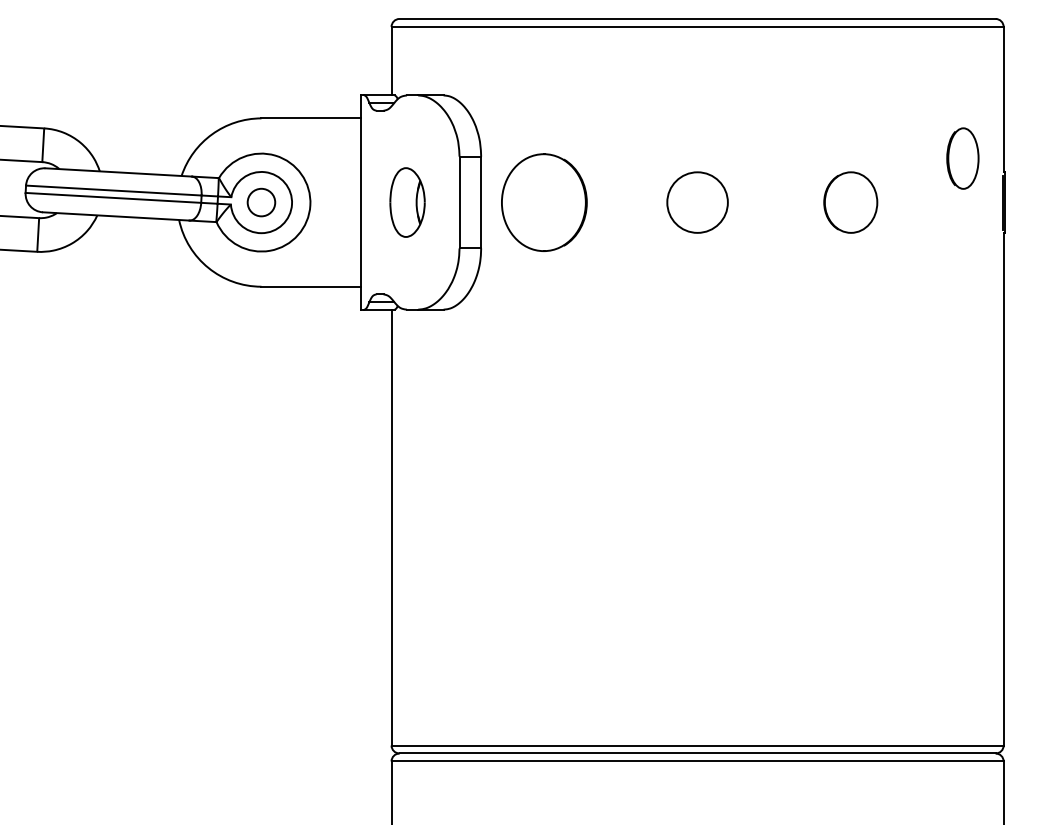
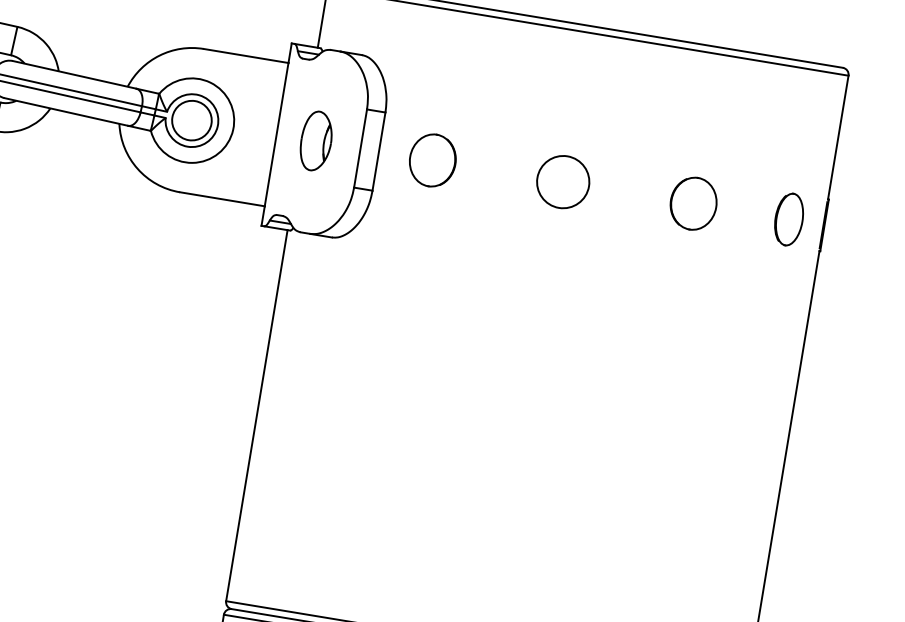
part: (962, 158) -> (788, 219), moved
circle: (261, 202) -> (191, 120), size x1.67
part: (544, 202) -> (432, 160), size x0.62

